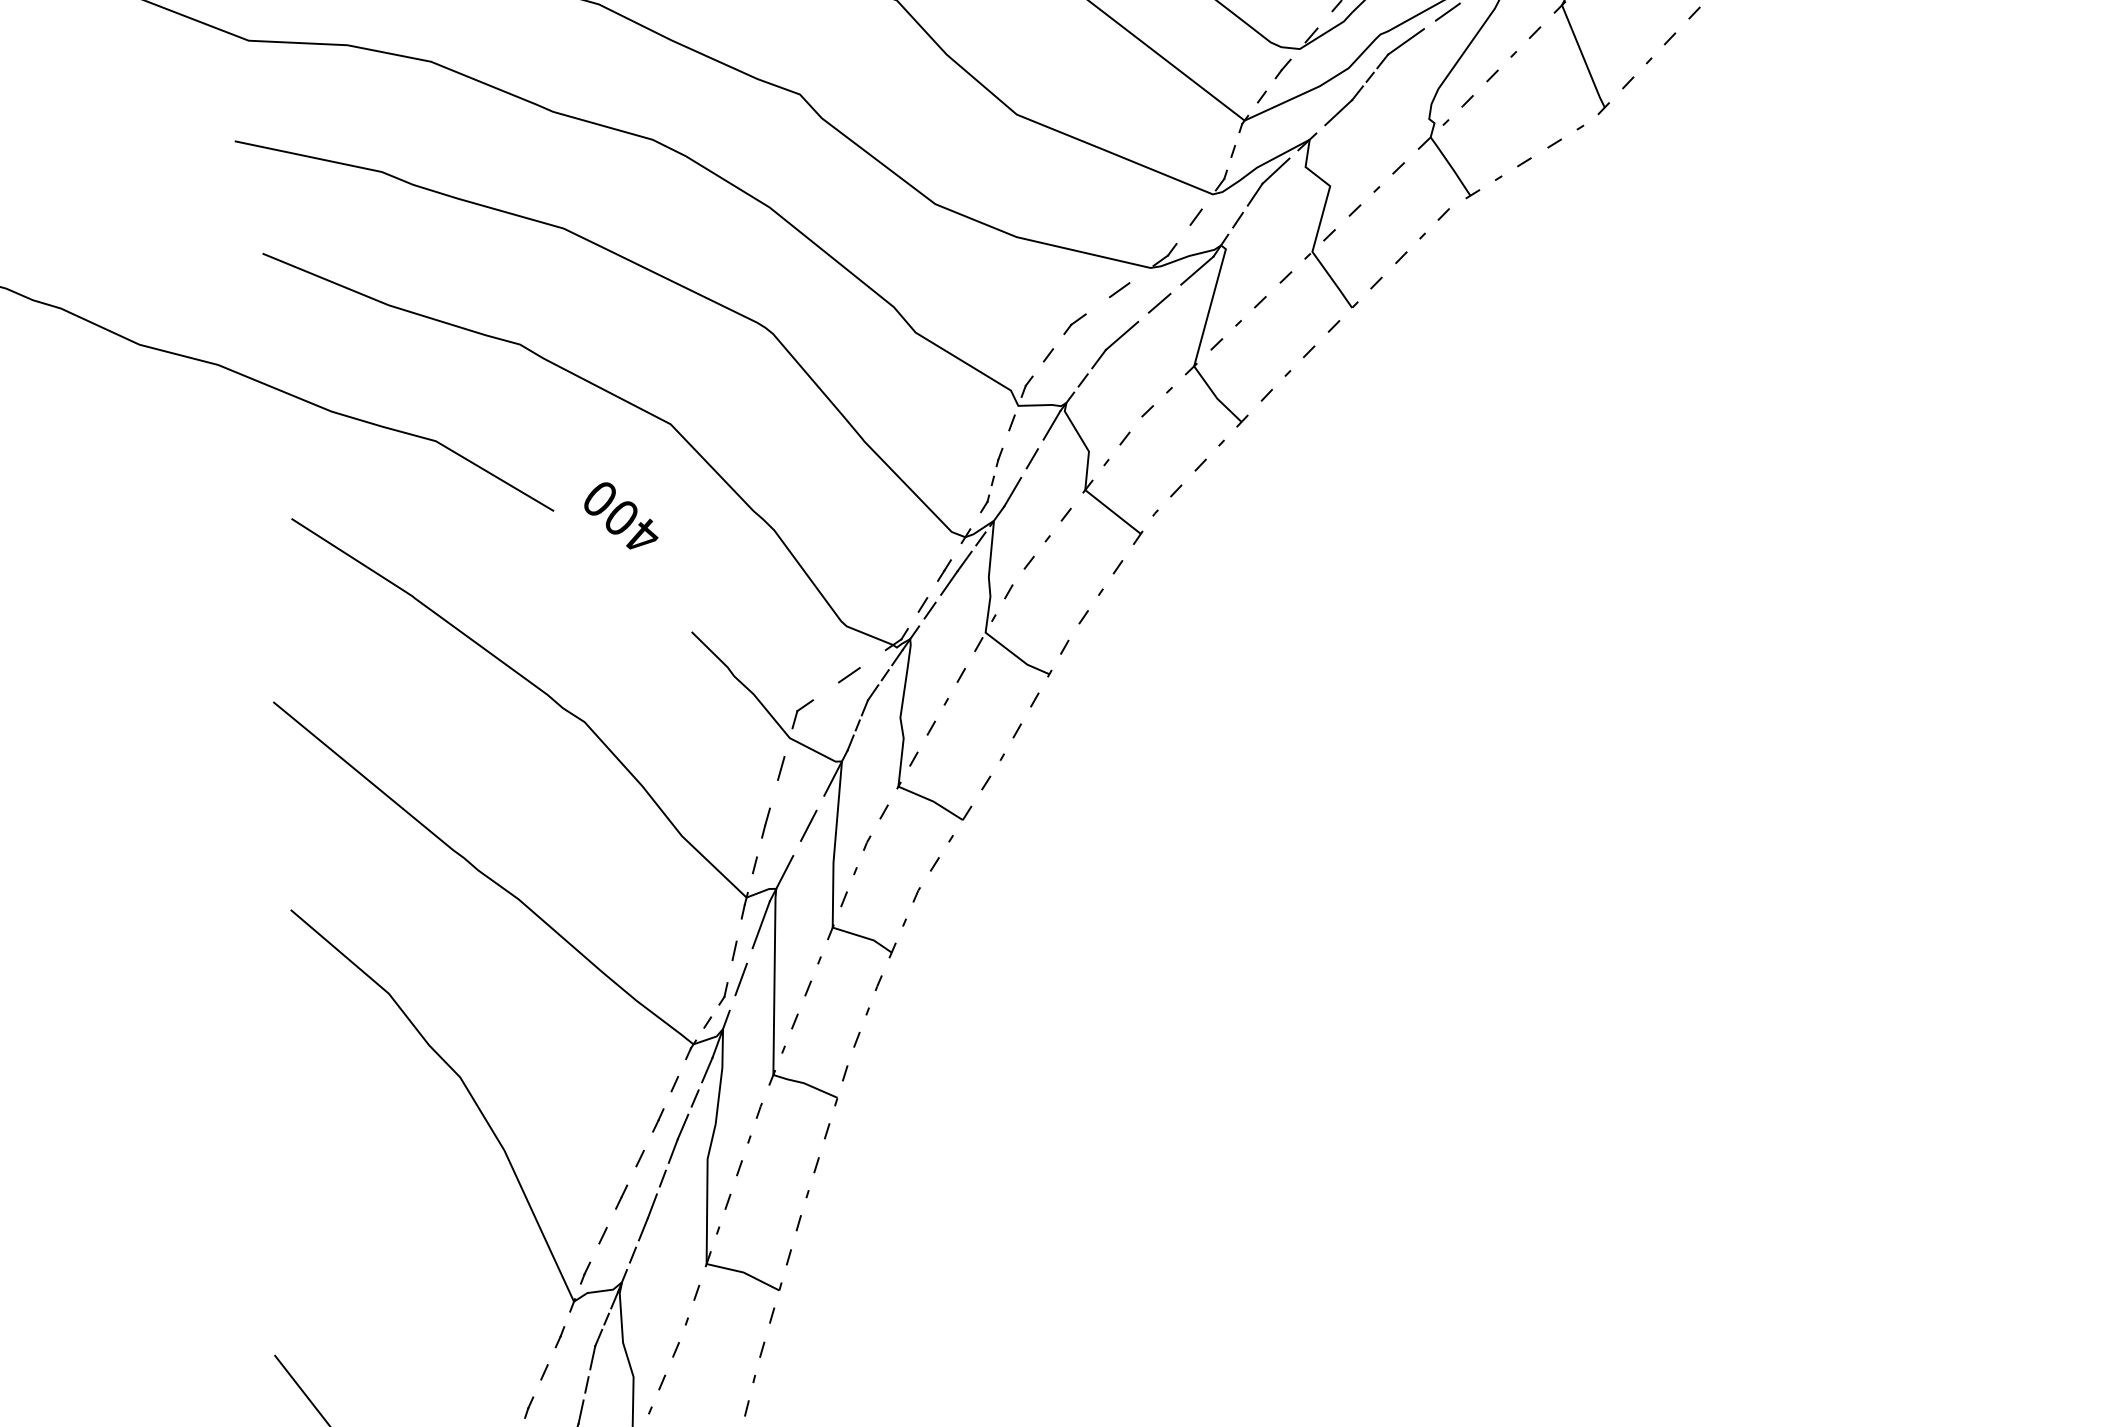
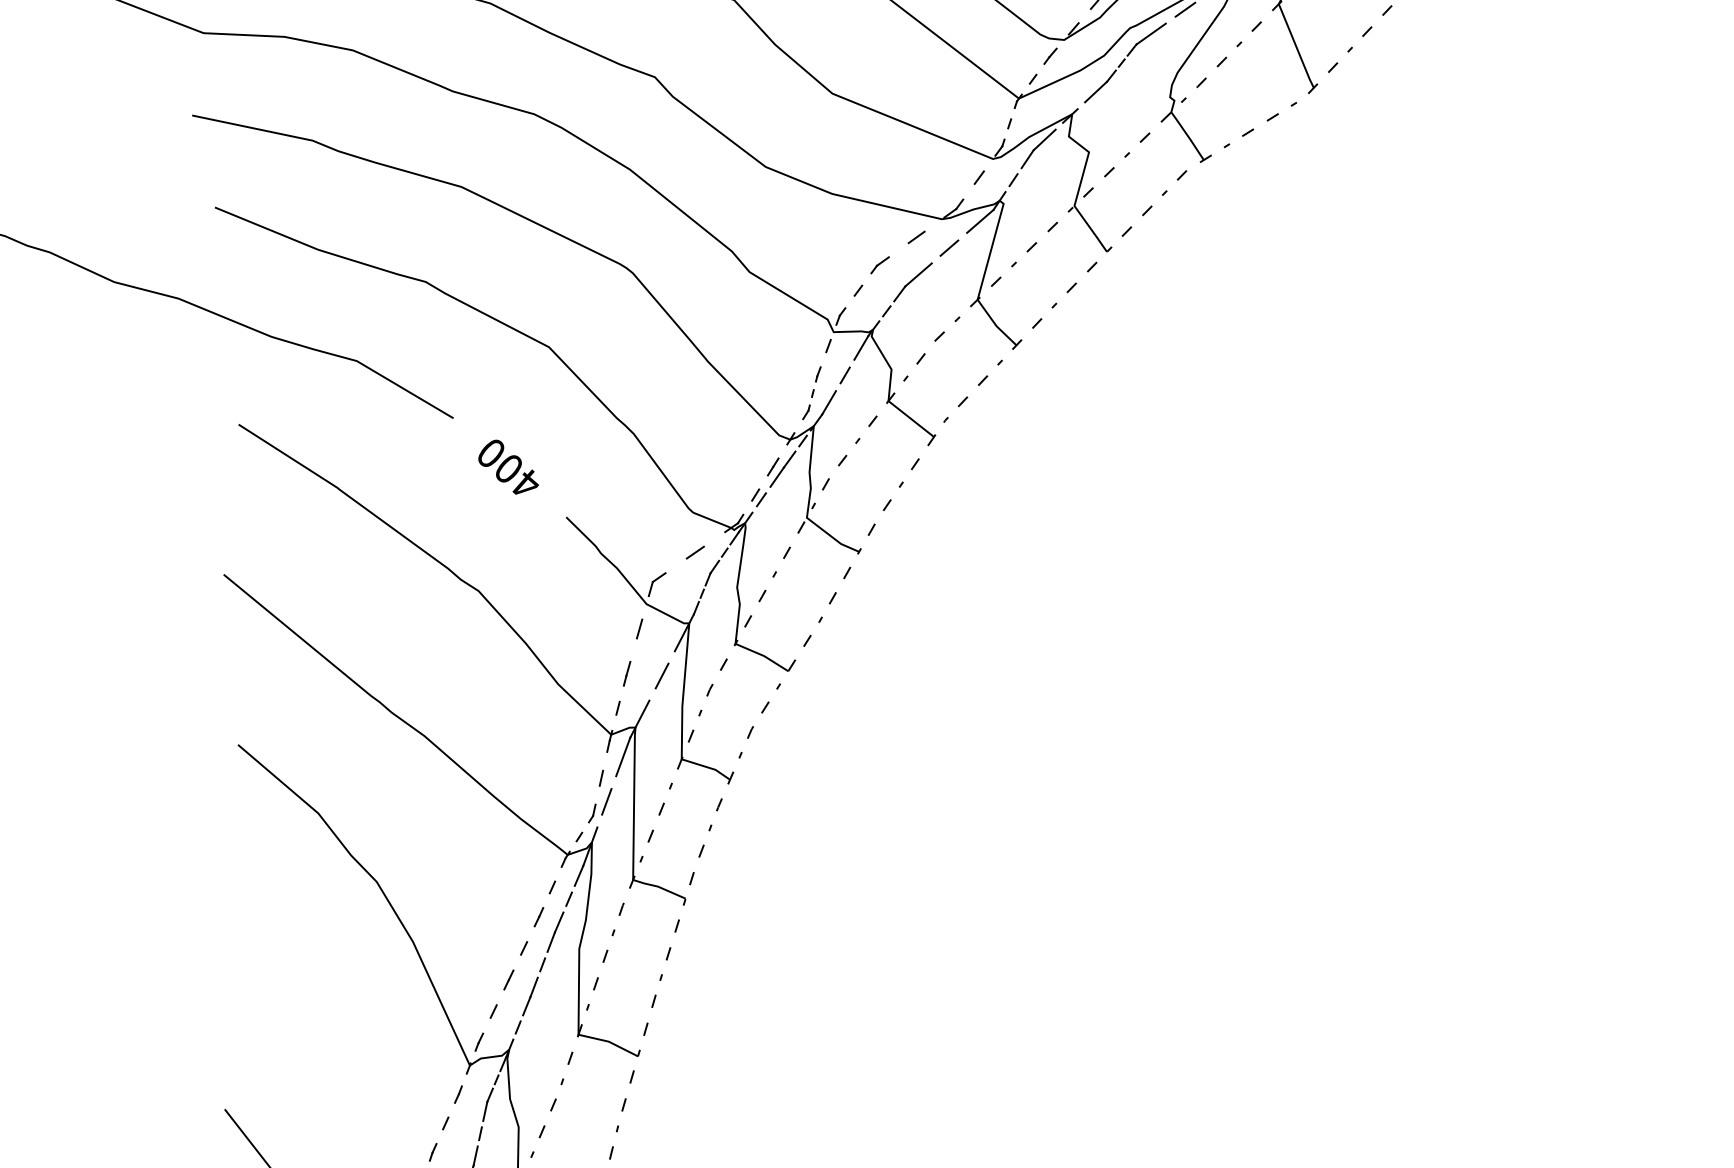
text: (621, 515) -> (508, 466), moved

